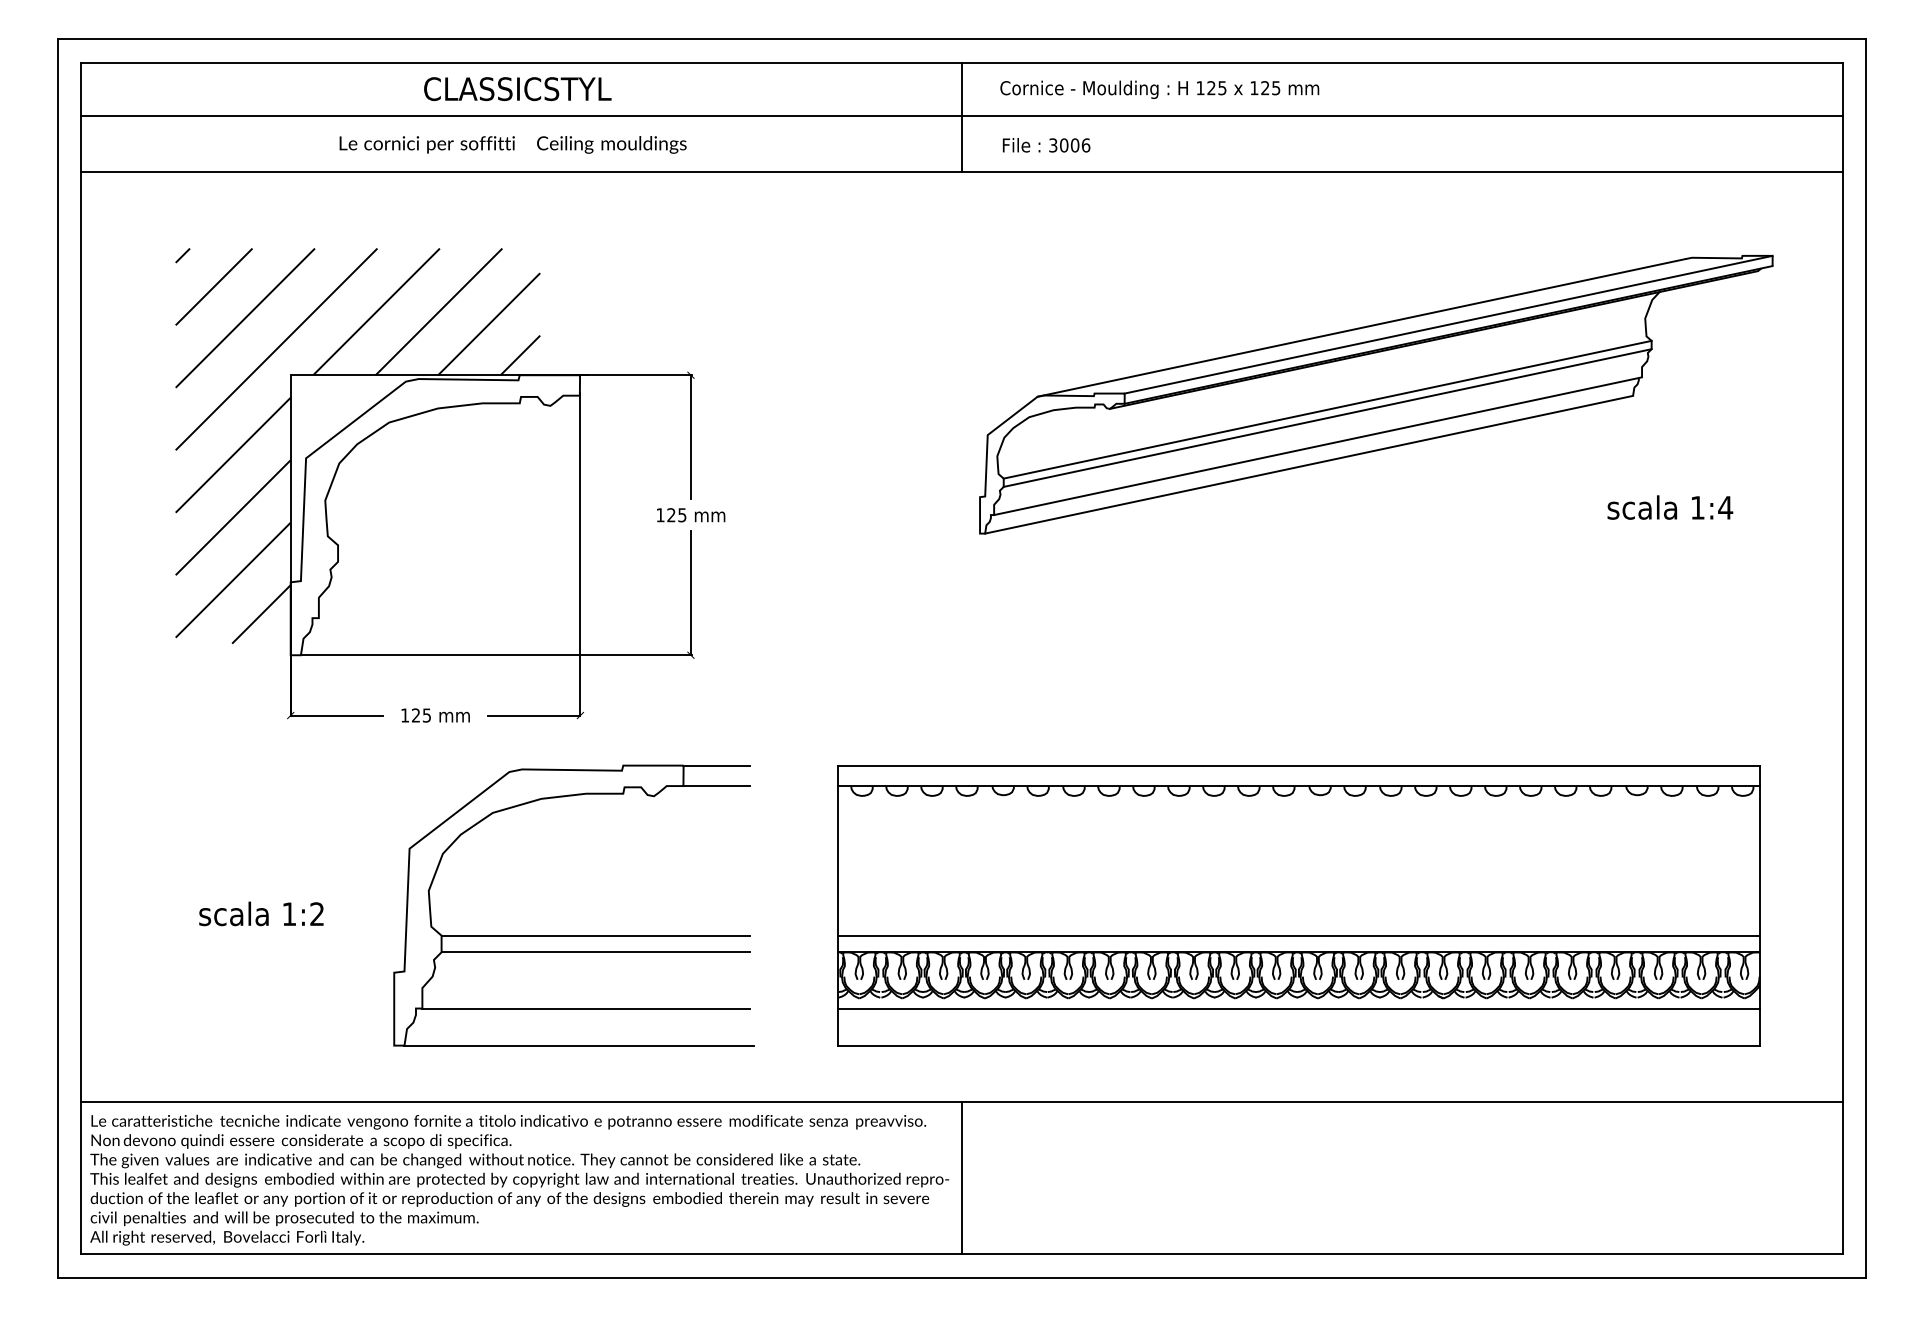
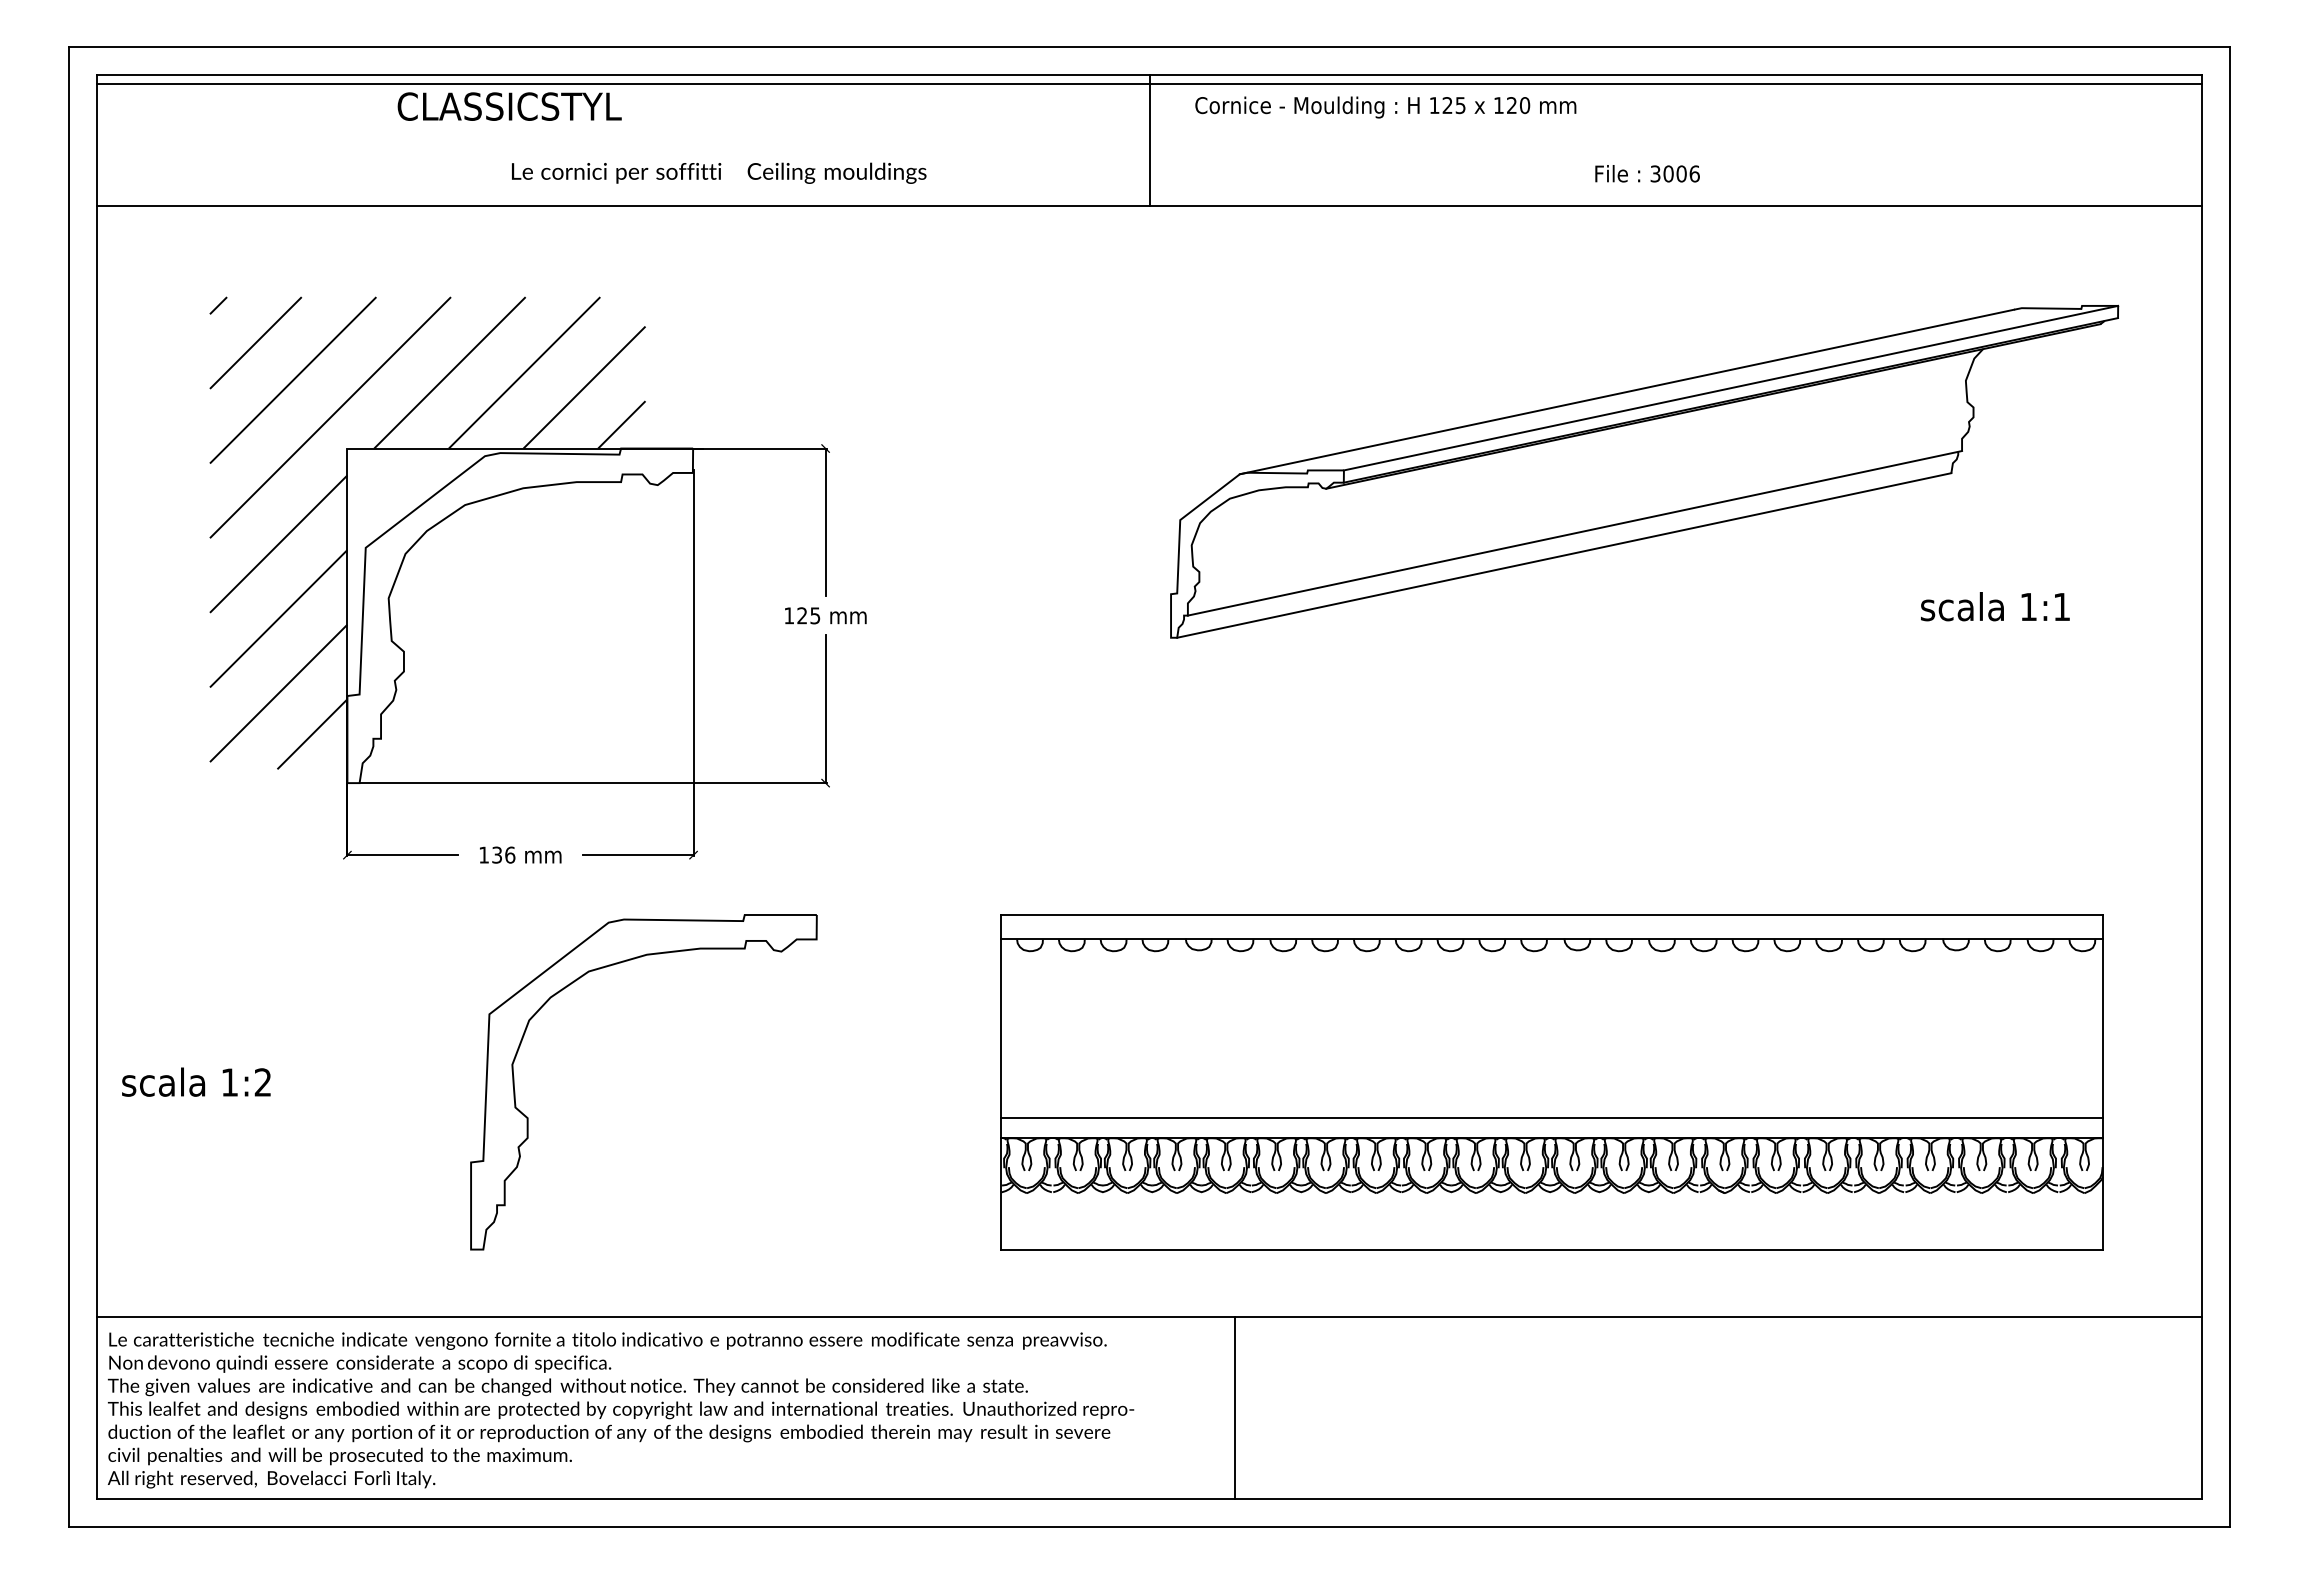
text: (517, 88) -> (509, 106), moved
text: (1275, 88) -> (1524, 105), 125 -> 120
line: (962, 115) -> (1149, 83), moved
text: (513, 144) -> (719, 172), moved
text: (1046, 145) -> (1647, 173), moved
line: (1327, 409) -> (1586, 489), removed
line: (1327, 417) -> (1586, 499), removed
text: (1725, 507) -> (2061, 606), 1:4 -> 1:1
text: (421, 714) -> (503, 854), 125 -> 136
line: (716, 766) -> (856, 915), removed
line: (716, 786) -> (856, 939), removed
text: (261, 913) -> (196, 1081), moved
line: (595, 935) -> (711, 1118), removed
line: (595, 952) -> (711, 1138), removed
line: (586, 1008) -> (700, 1205), removed
line: (1298, 1008) -> (1551, 1205), removed
line: (578, 1045) -> (691, 1249), removed
line: (962, 1178) -> (1234, 1408), moved

